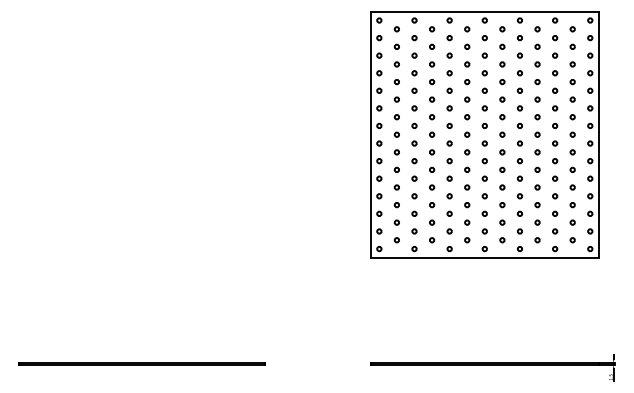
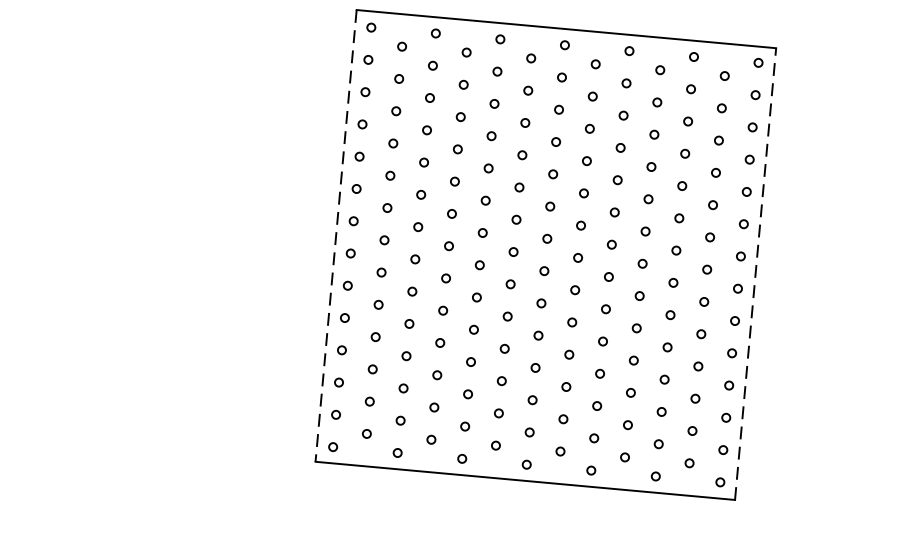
line: (599, 134) -> (756, 273), solid -> dashed
line: (370, 135) -> (335, 237), solid -> dashed

